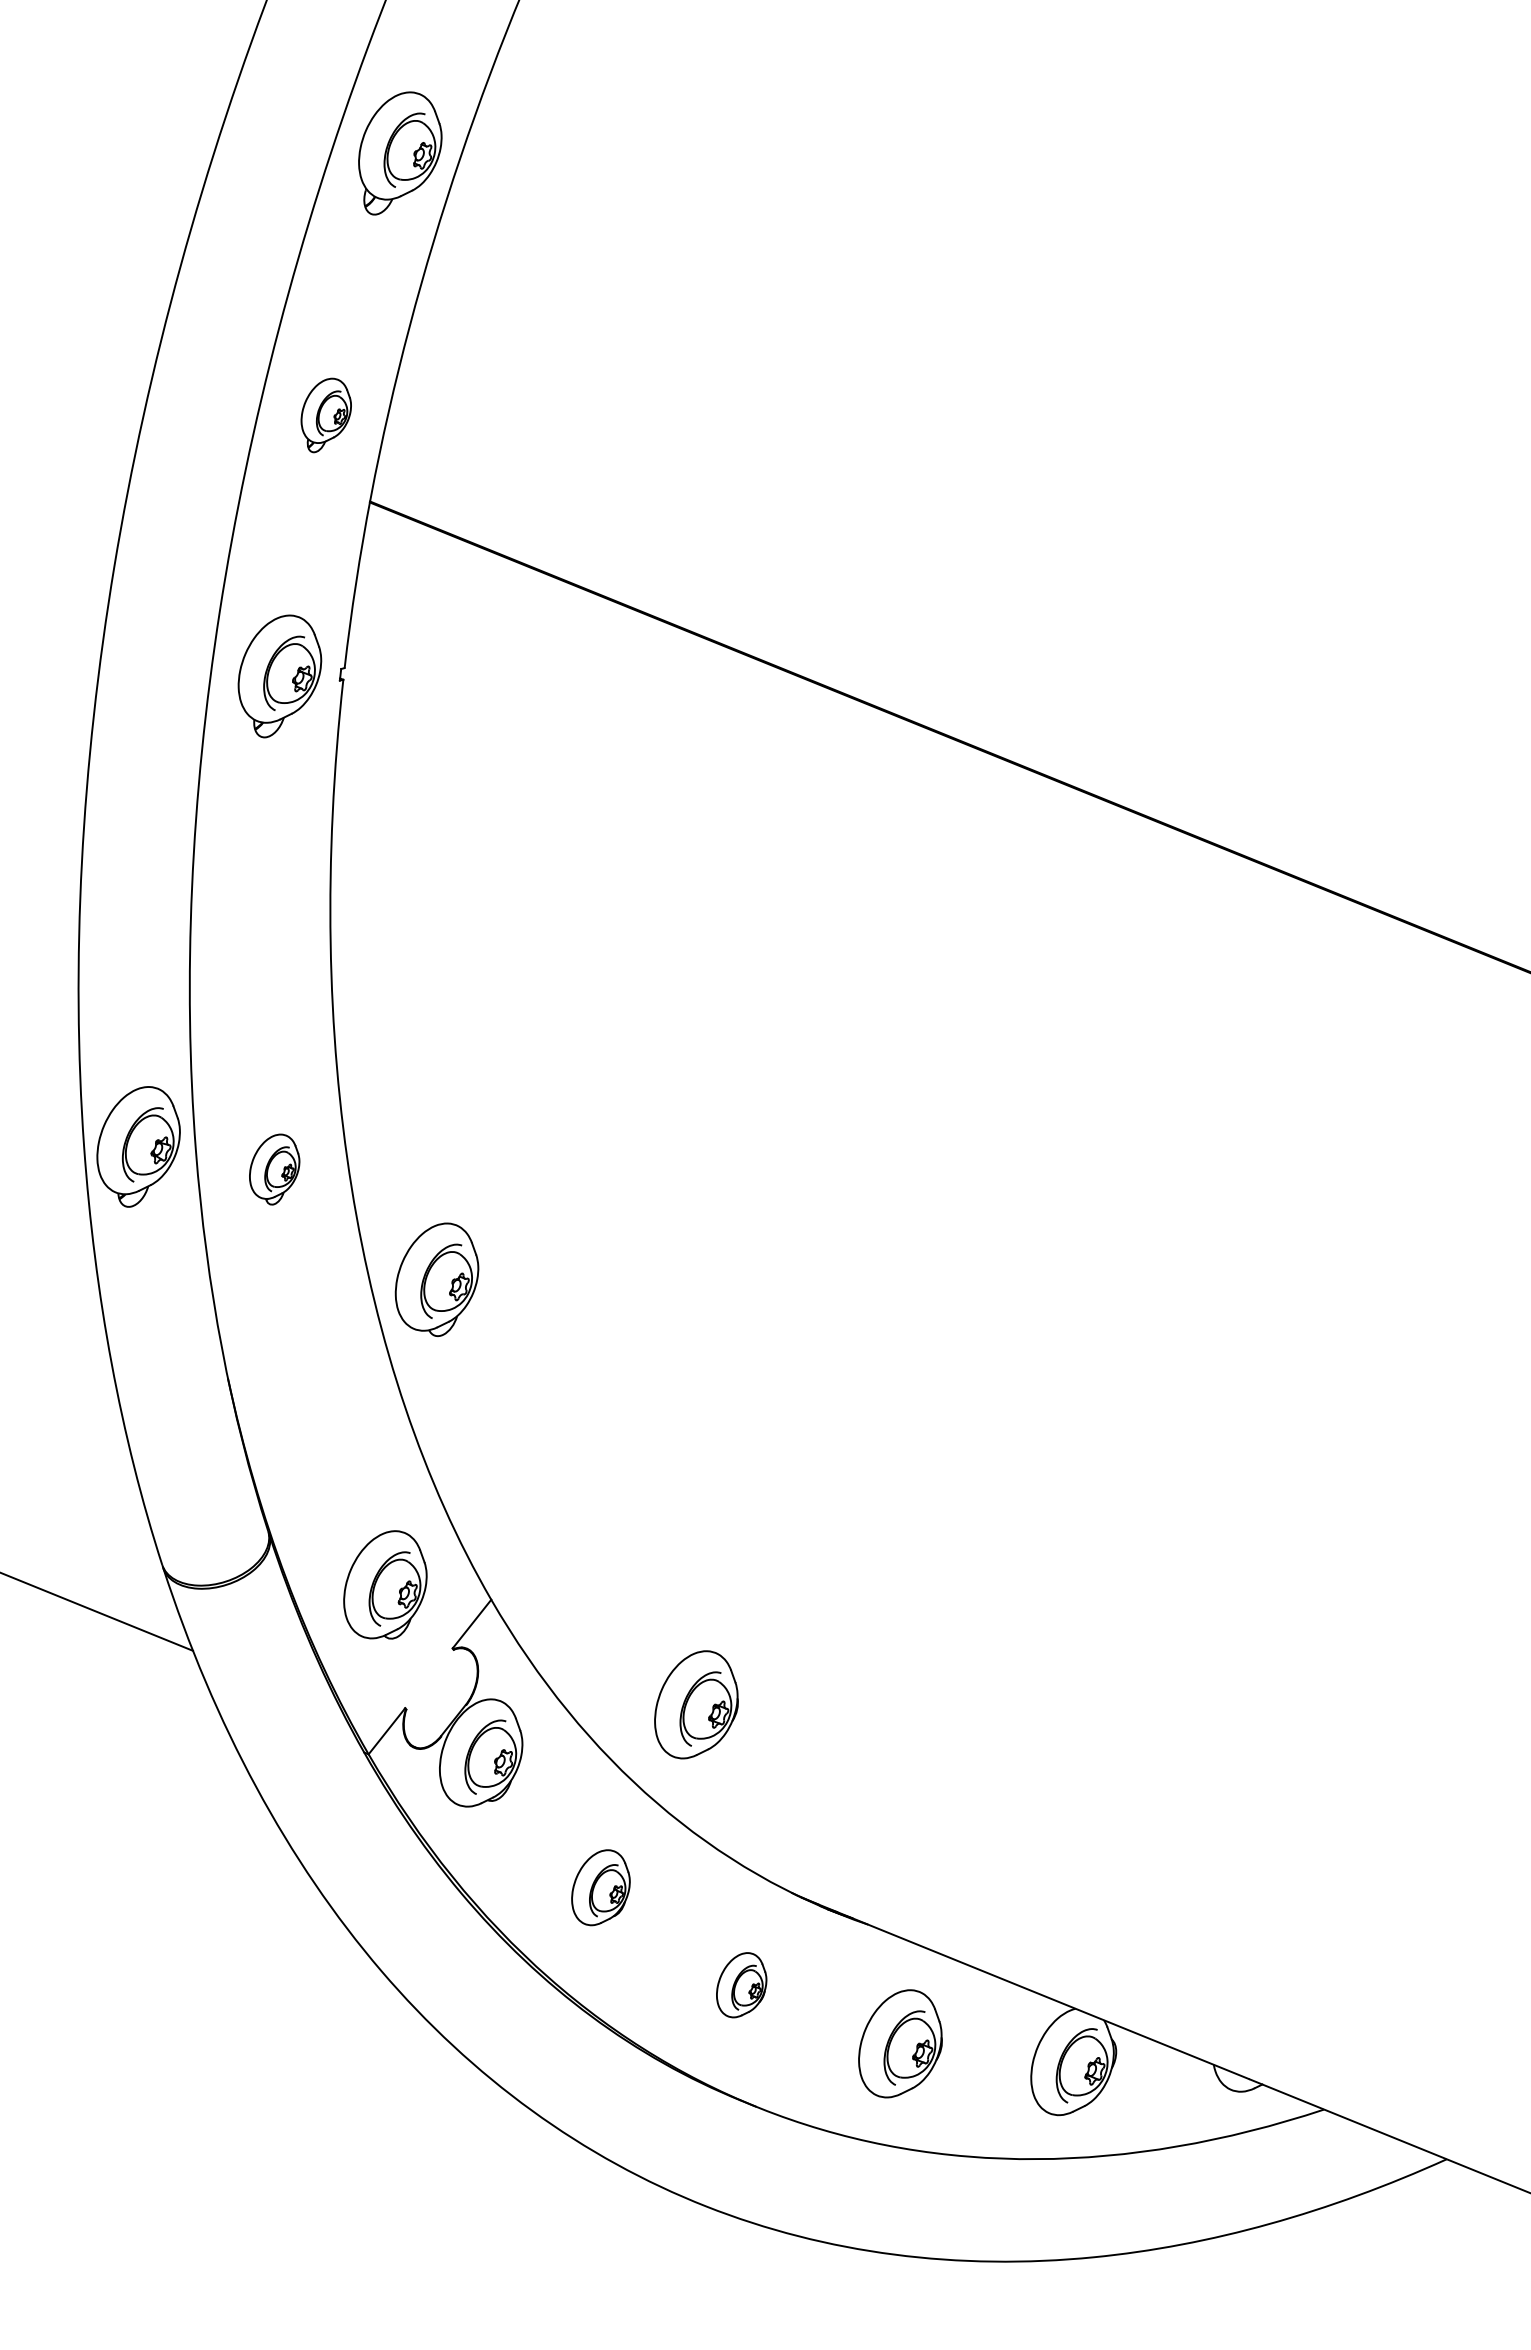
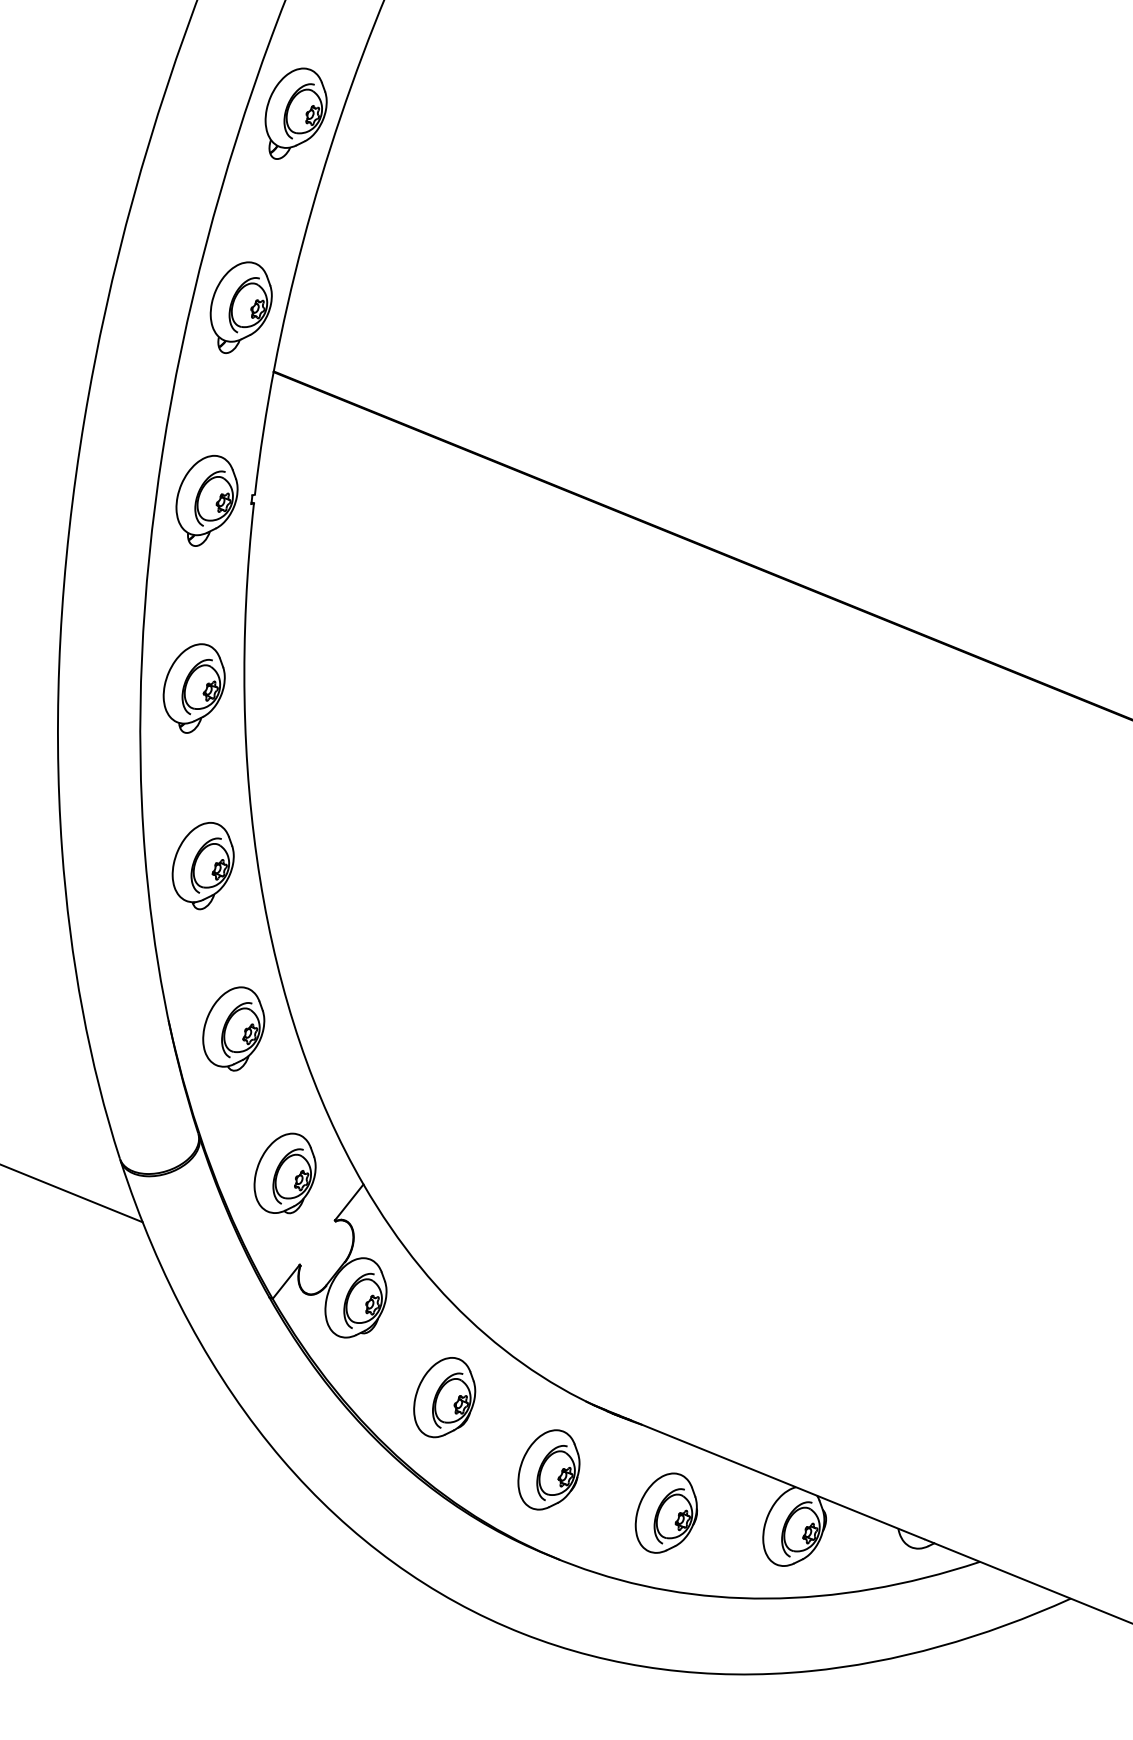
part: (326, 415) -> (241, 307), size x1.67
part: (138, 1146) -> (194, 688), moved
part: (274, 1169) -> (203, 865), size x1.67
part: (436, 1279) -> (233, 1028), moved
part: (696, 1704) -> (515, 1261), removed
part: (600, 1887) -> (444, 1397), size x1.43
part: (741, 1984) -> (548, 1469), size x1.67

